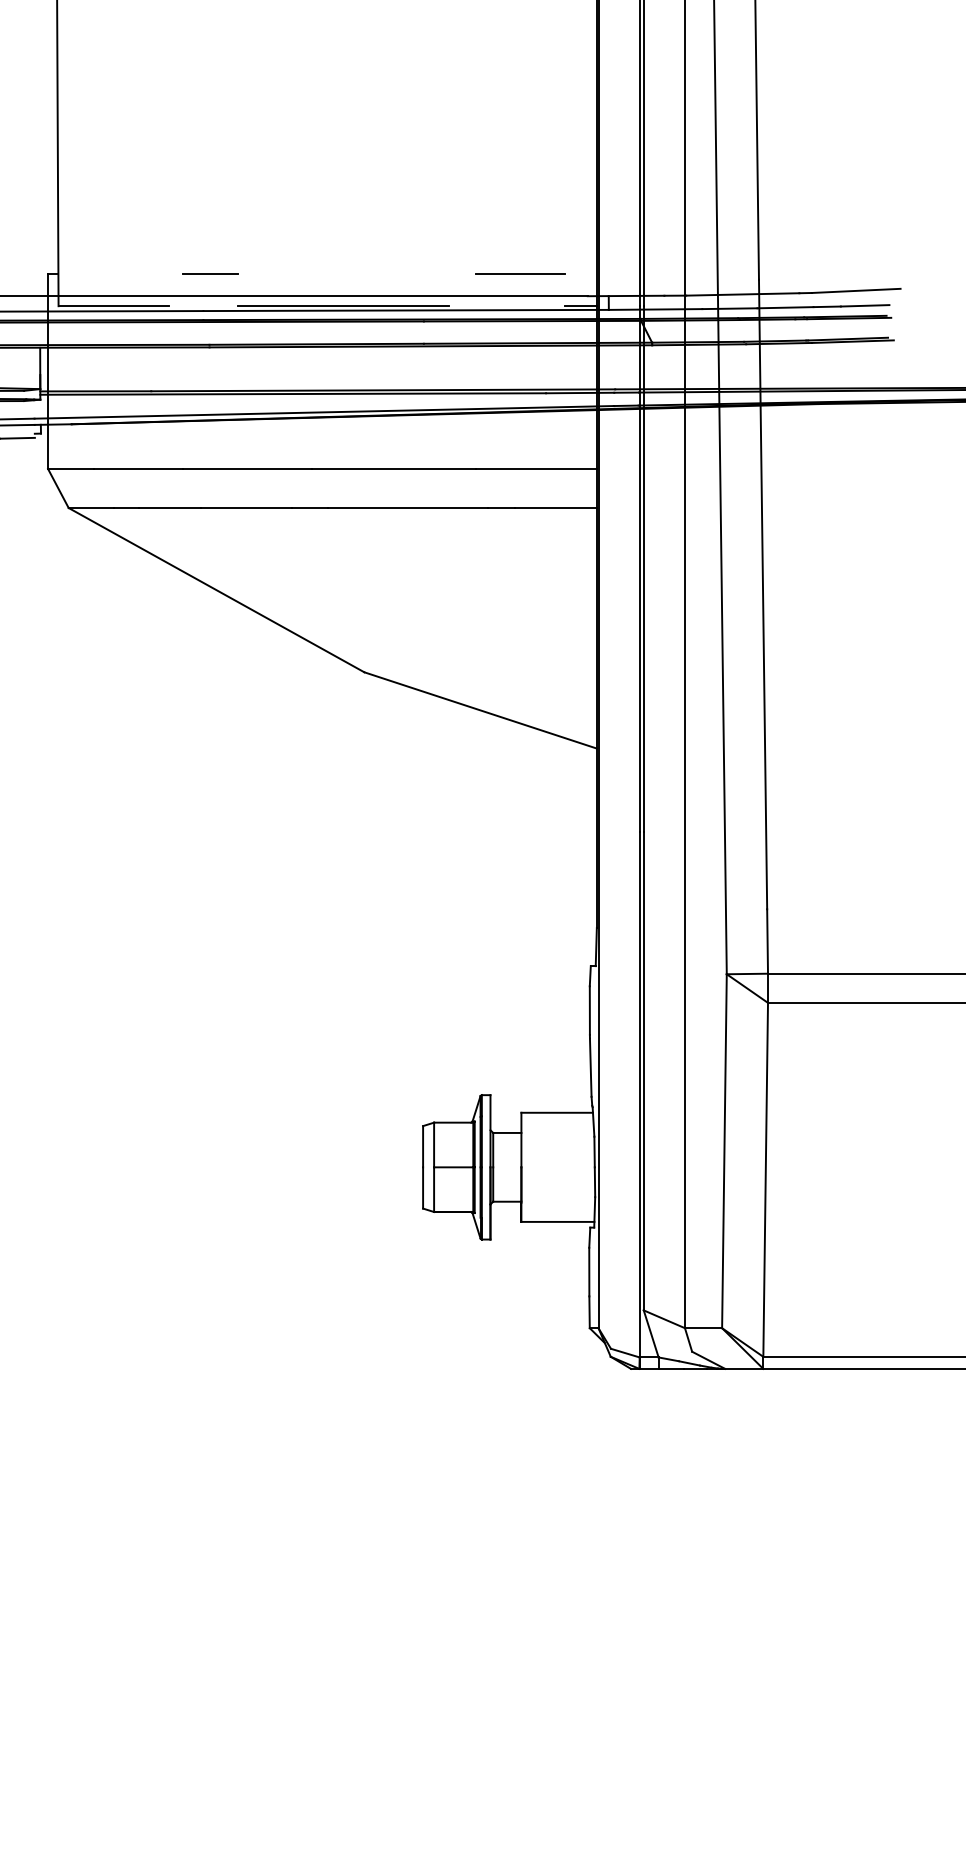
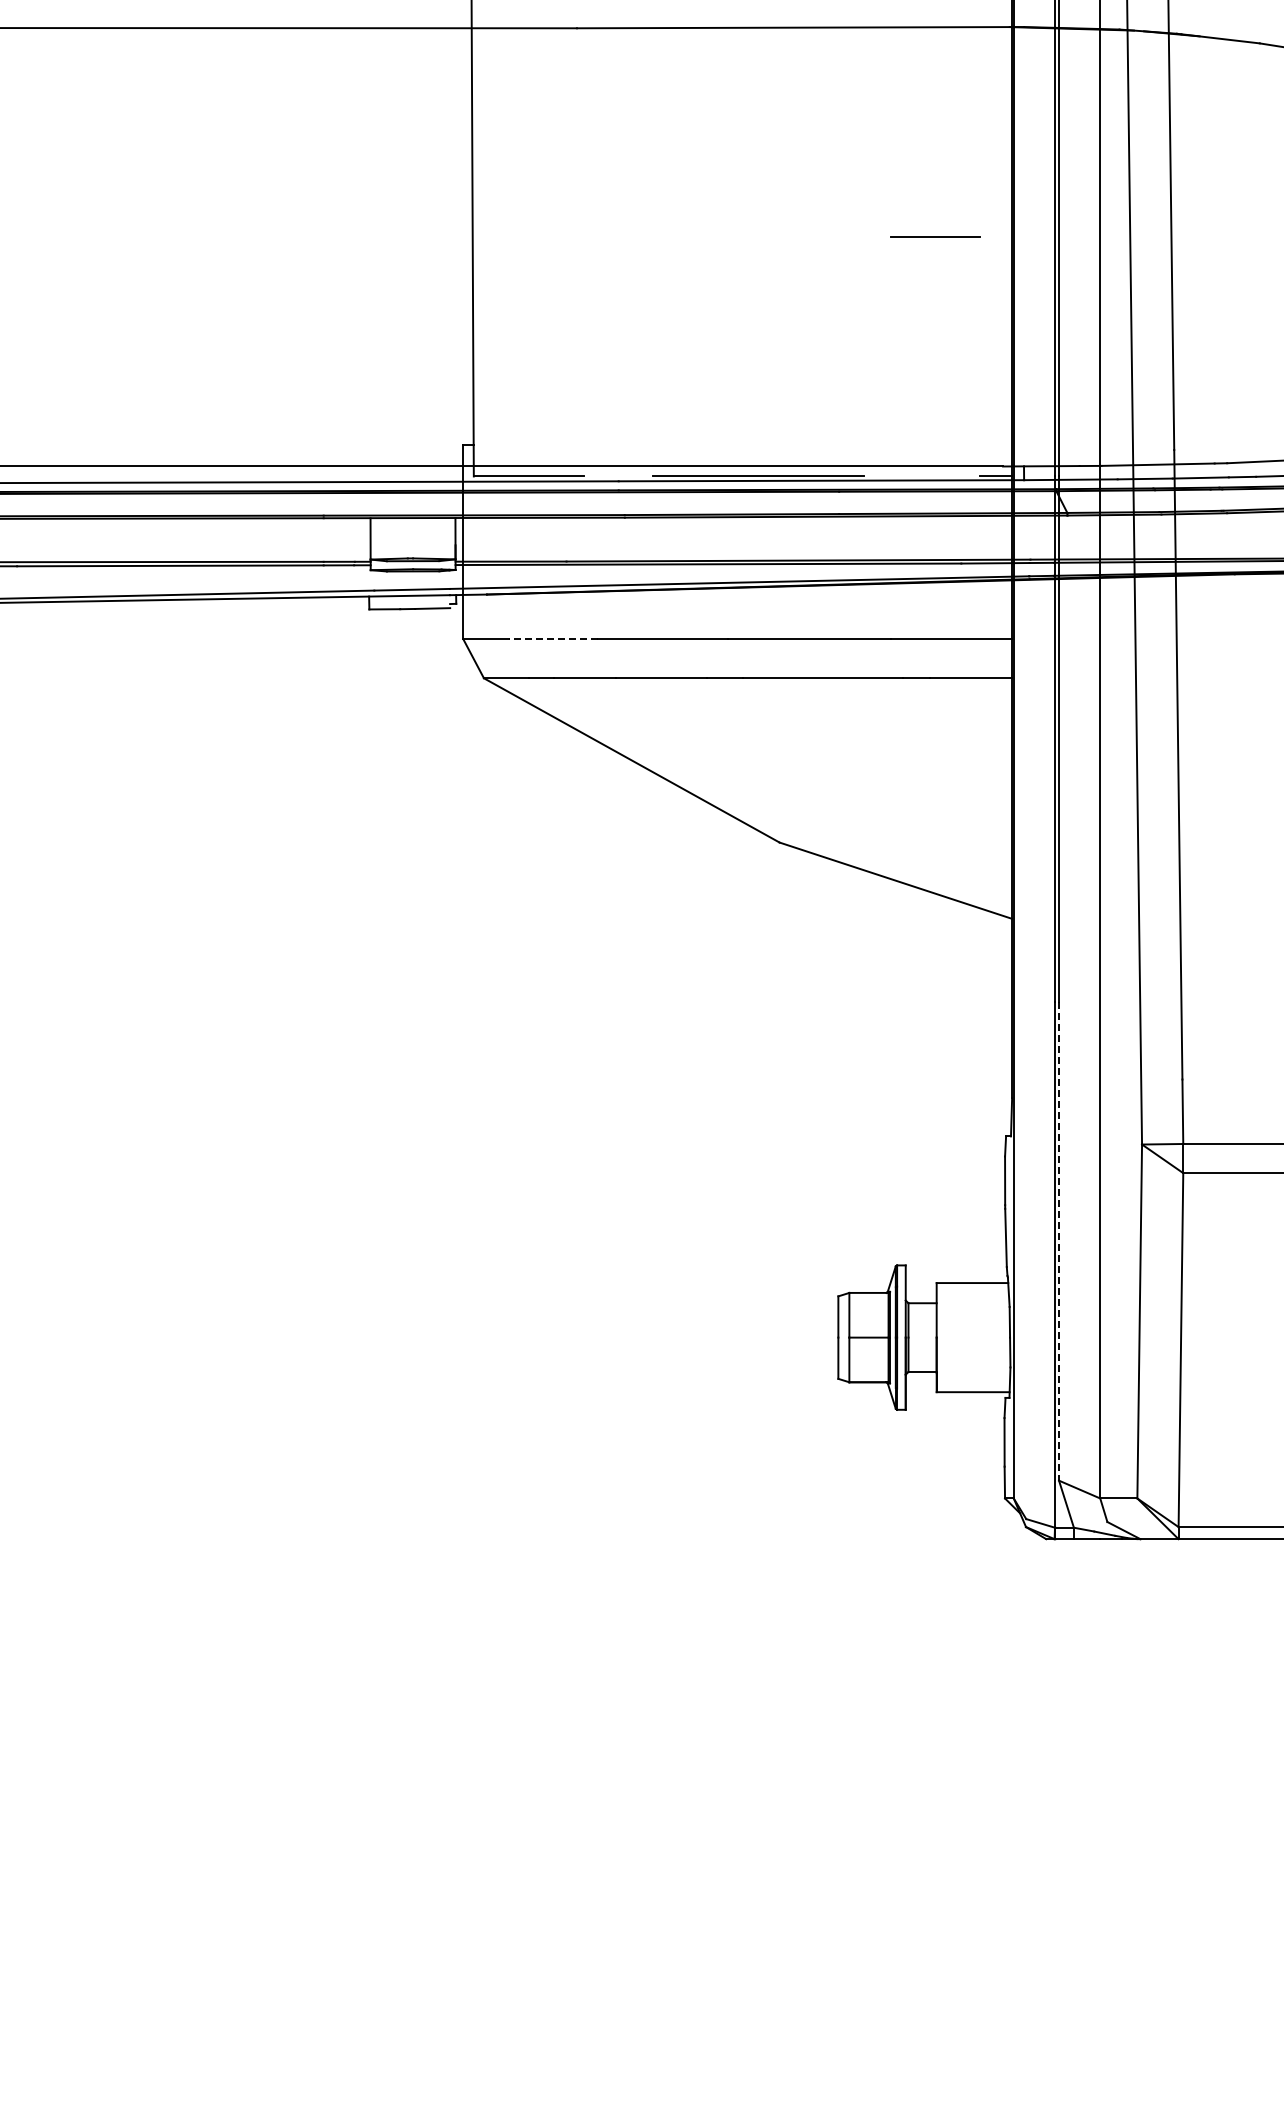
line: (210, 274) -> (625, 444), removed
line: (520, 274) -> (935, 236), moved
line: (138, 469) -> (553, 639), solid -> dashed
line: (644, 1071) -> (1059, 1241), solid -> dashed

